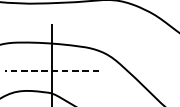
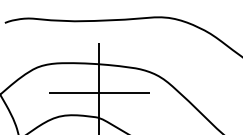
line: (52, 70) -> (99, 93), dashed -> solid

